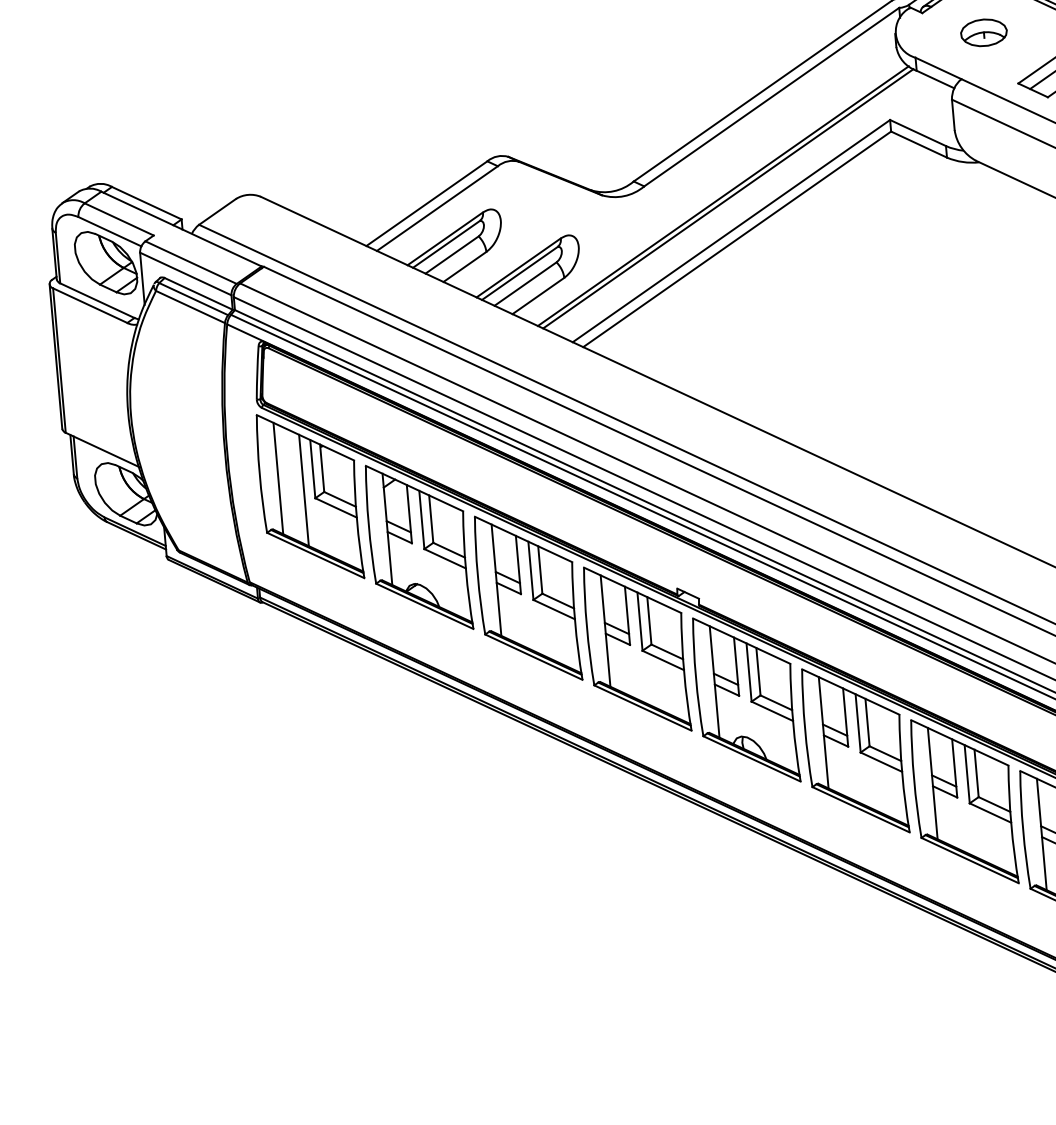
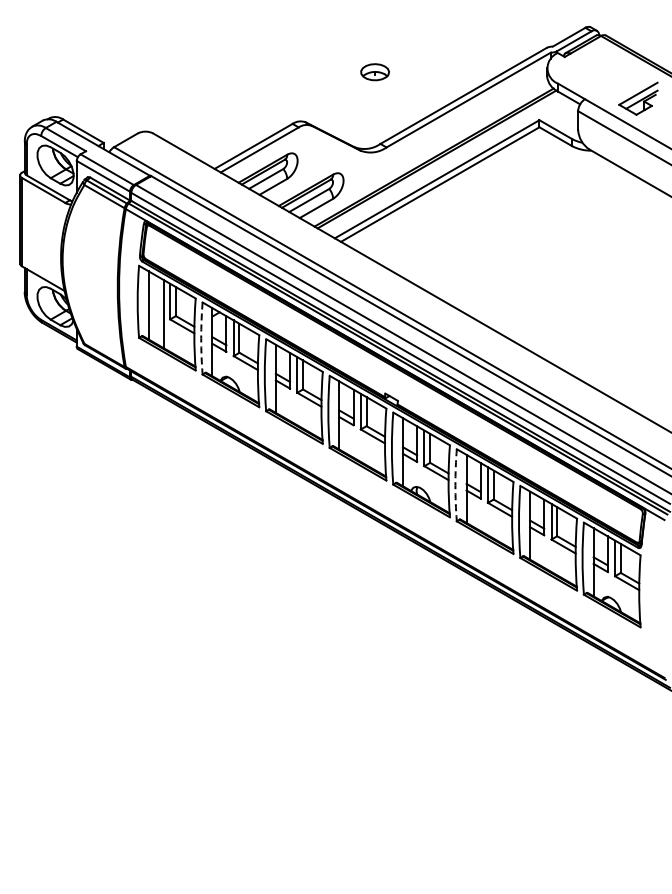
part: (983, 33) -> (374, 72), moved
arc: (369, 524) -> (201, 338), solid -> dashed
arc: (805, 728) -> (455, 485), solid -> dashed

